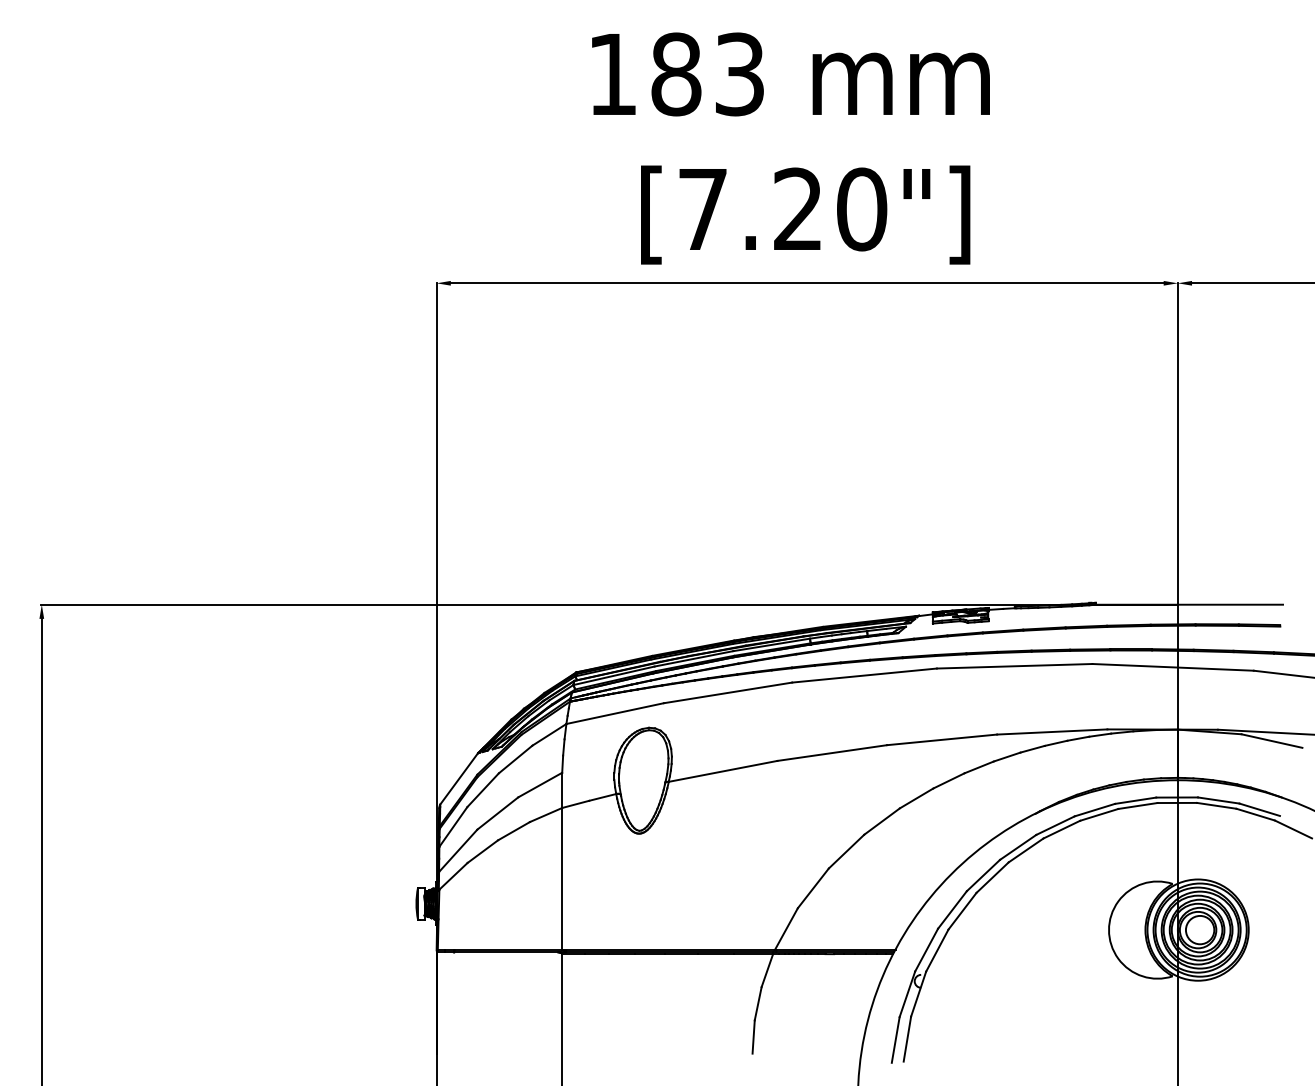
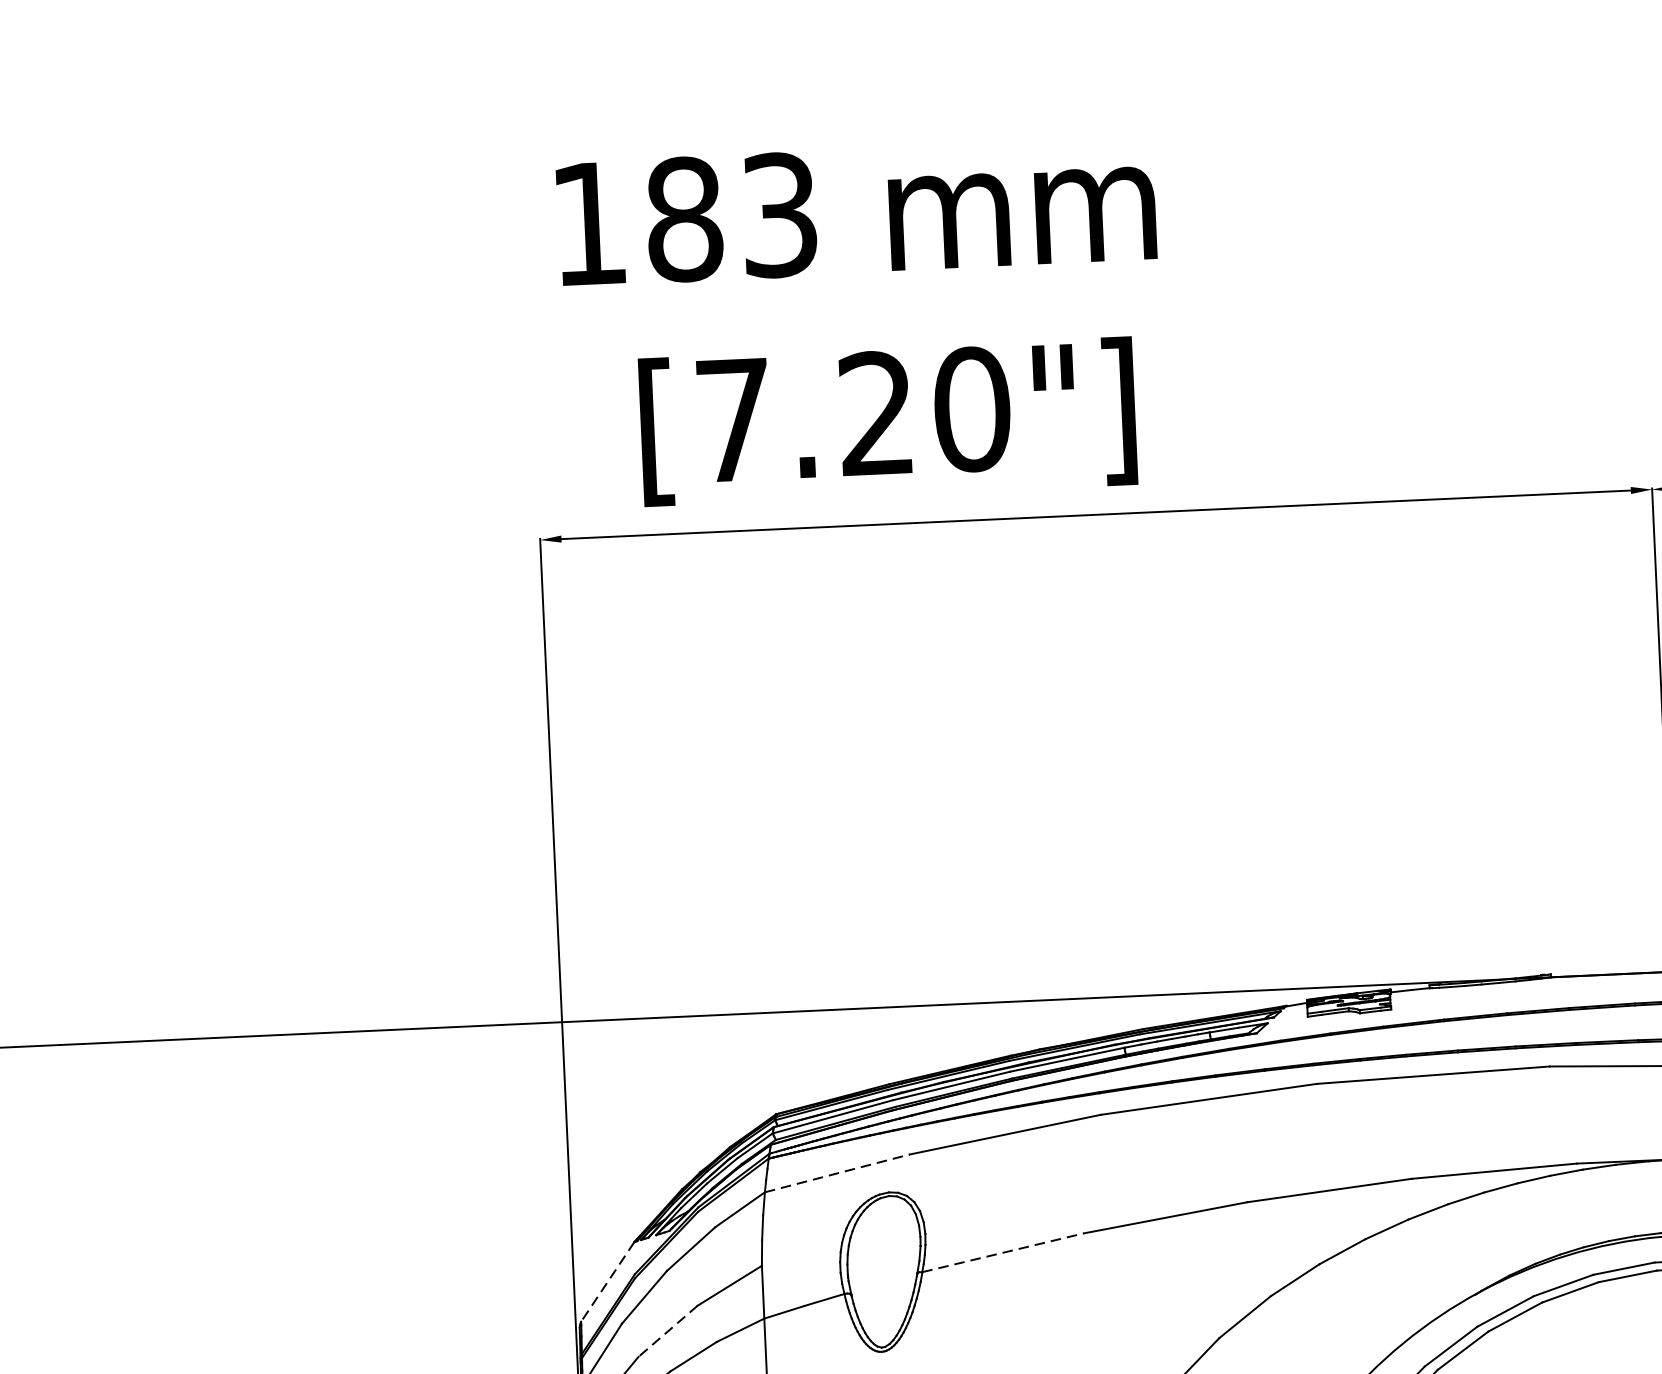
text: (790, 148) -> (860, 322), moved
line: (615, 713) -> (837, 1173), solid -> dashed
line: (723, 771) -> (1003, 1252), solid -> dashed
line: (459, 778) -> (608, 1281), solid -> dashed
line: (497, 813) -> (667, 1331), solid -> dashed

